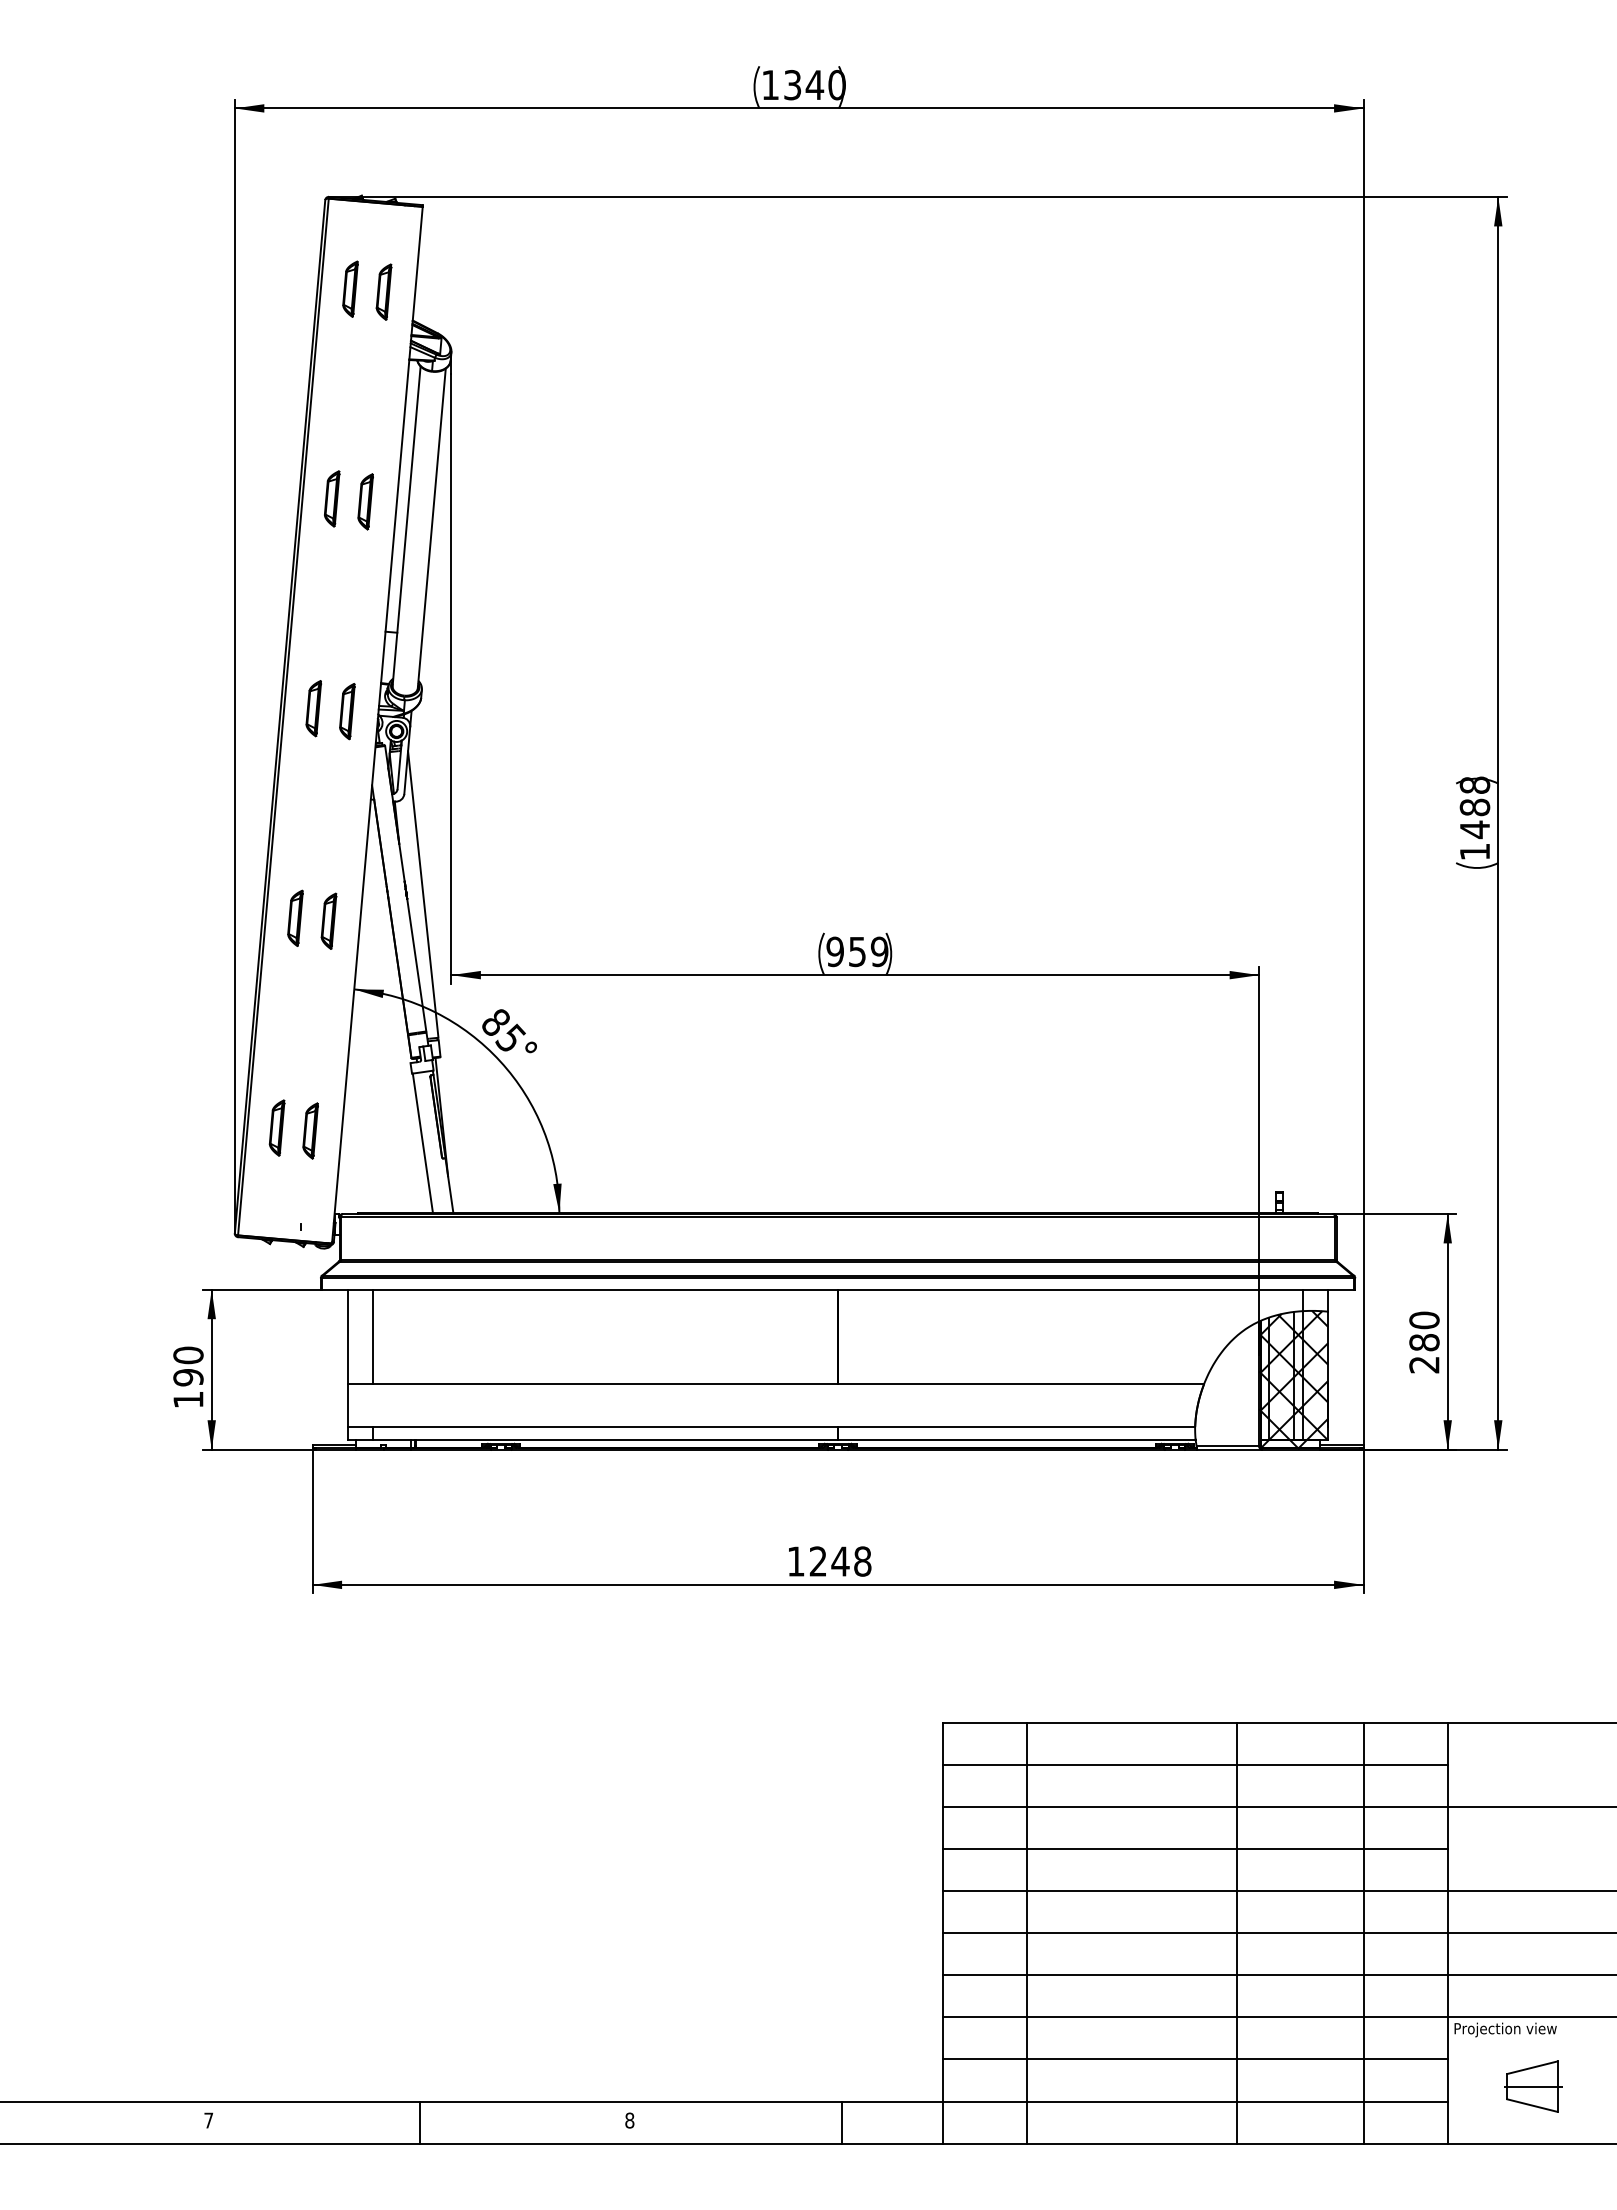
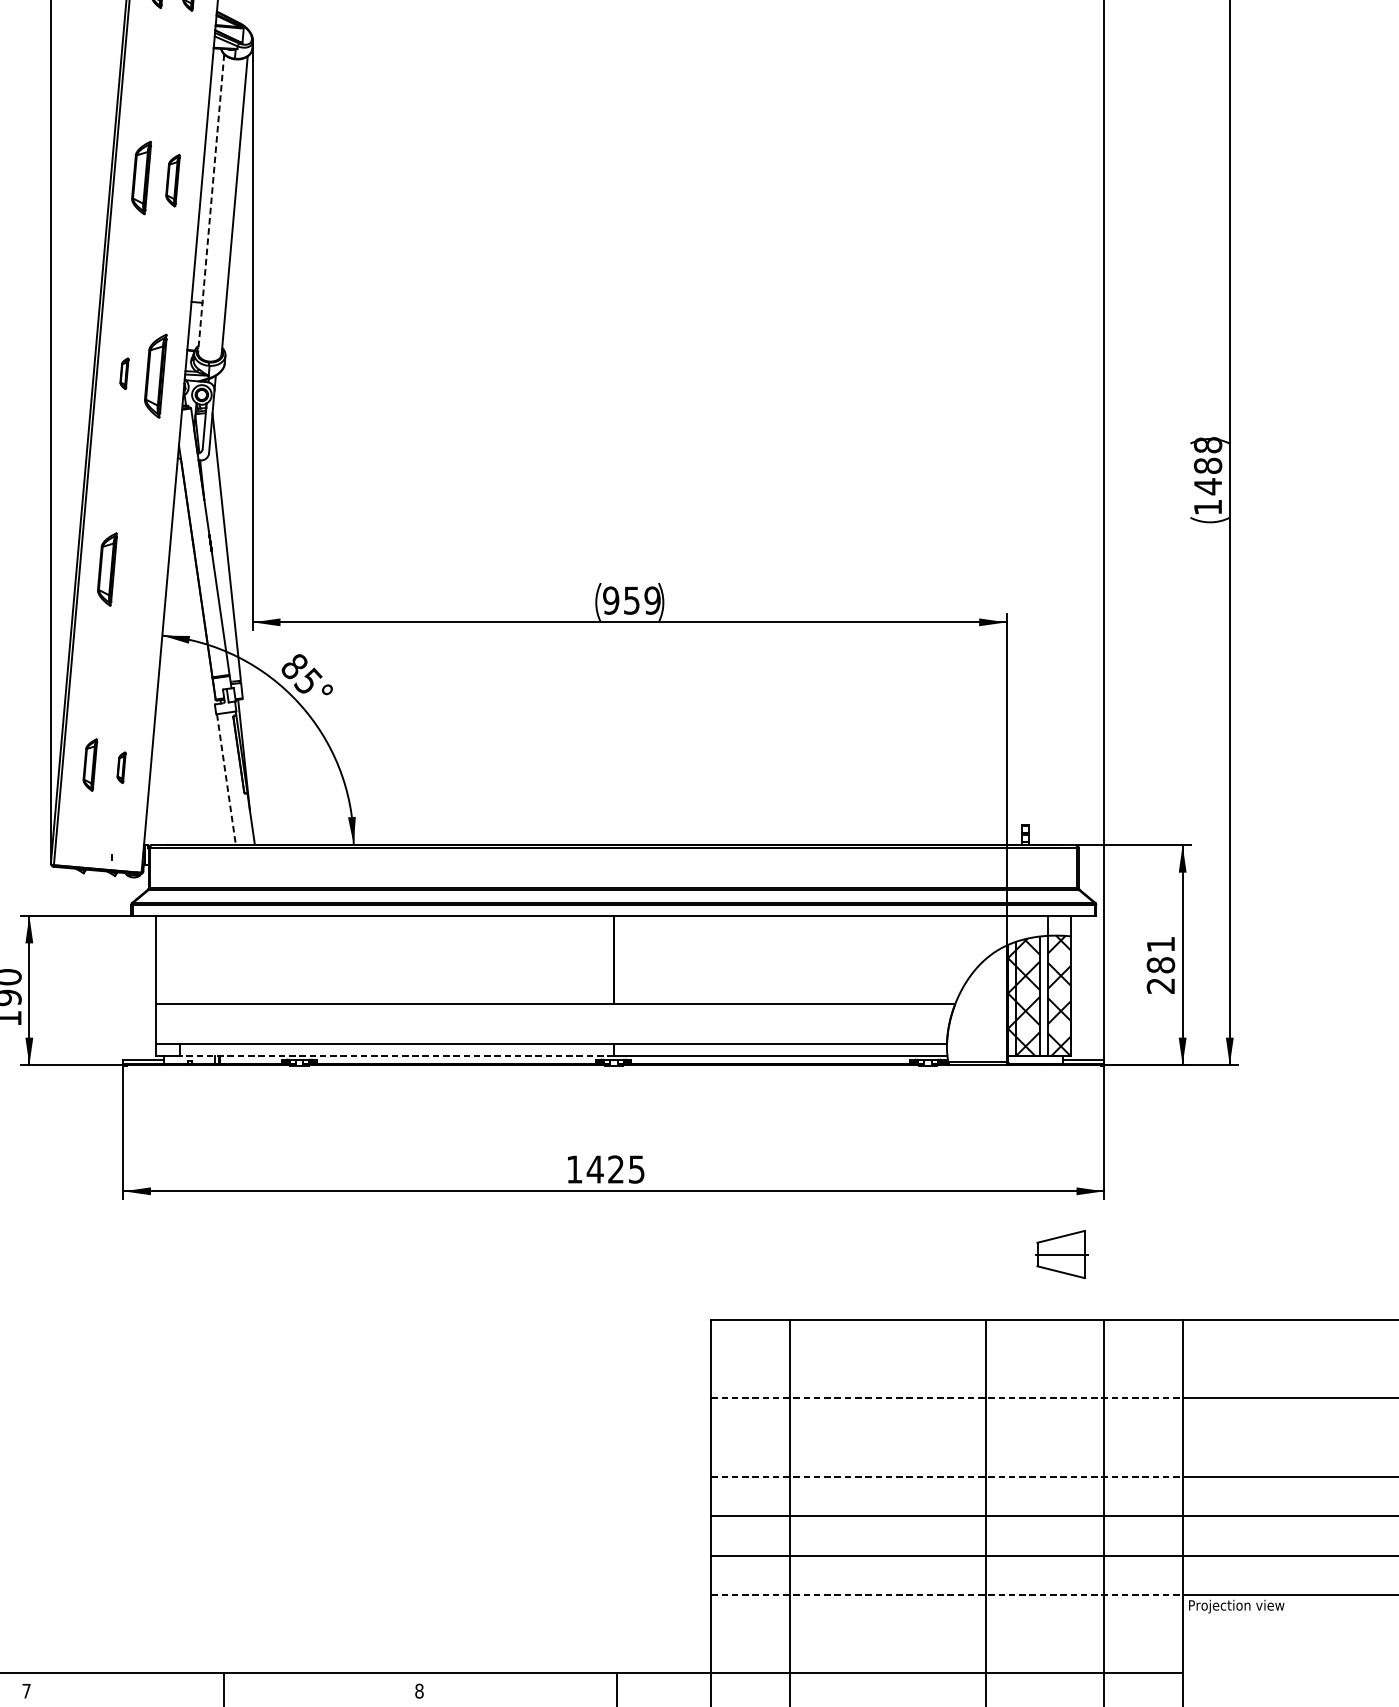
part: (332, 498) -> (142, 177), size x1.4
line: (406, 526) -> (211, 203), solid -> dashed
part: (313, 708) -> (124, 373), size x0.6
part: (347, 711) -> (156, 376), size x1.6
part: (295, 917) -> (107, 568), size x1.4
part: (328, 920) -> (138, 571), removed
part: (310, 1130) -> (121, 767), size x0.6
line: (422, 1143) -> (226, 779), solid -> dashed
text: (1424, 1320) -> (1160, 944), 280 -> 281
line: (373, 1336) -> (180, 959), removed
hatch: (1298, 1372) -> (1043, 993), removed
line: (605, 1439) -> (396, 1055), solid -> dashed
hatch: (1284, 1443) -> (1030, 1059), removed
text: (840, 1561) -> (616, 1169), 1248 -> 1425
line: (1194, 1764) -> (946, 1358), removed
line: (1195, 1806) -> (947, 1398), solid -> dashed
line: (1194, 1848) -> (946, 1437), removed
line: (1195, 1891) -> (947, 1477), solid -> dashed
line: (1195, 2017) -> (947, 1594), solid -> dashed
line: (1194, 2059) -> (946, 1634), removed
part: (1533, 2086) -> (1062, 1254), moved

